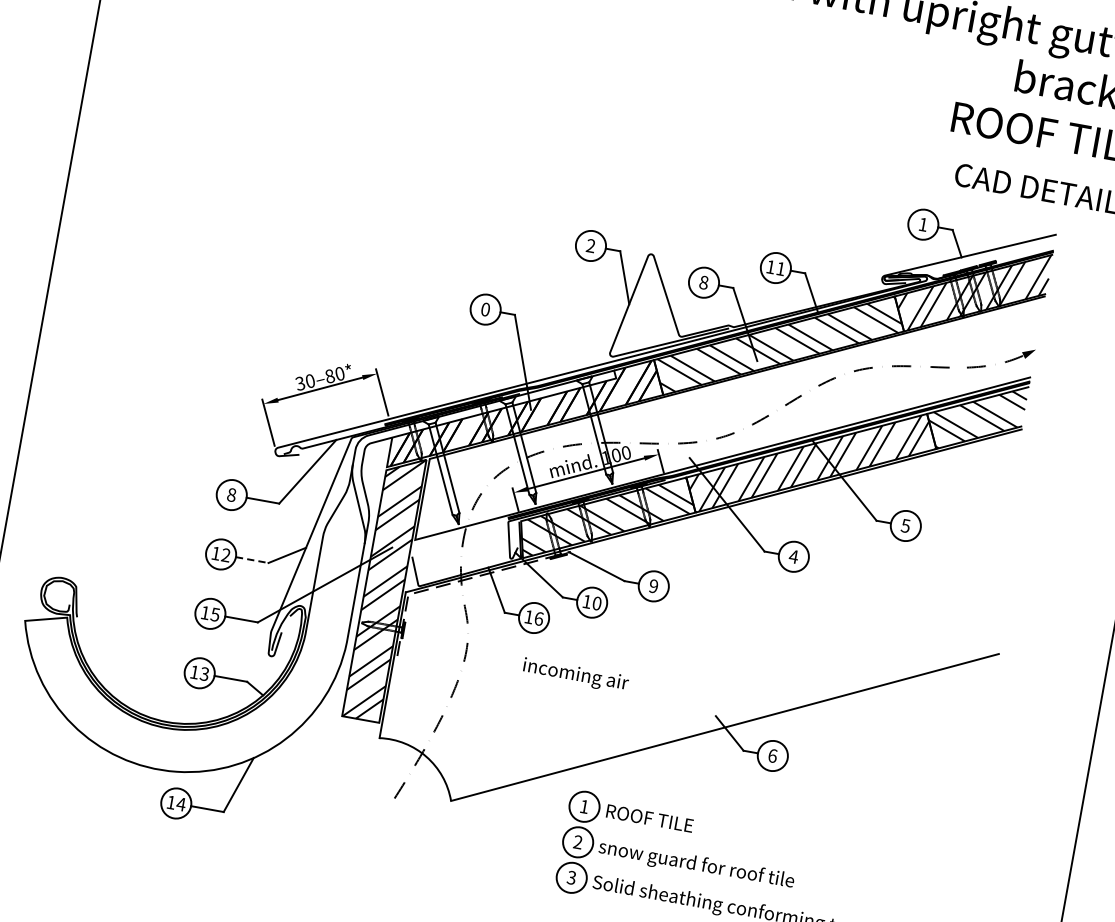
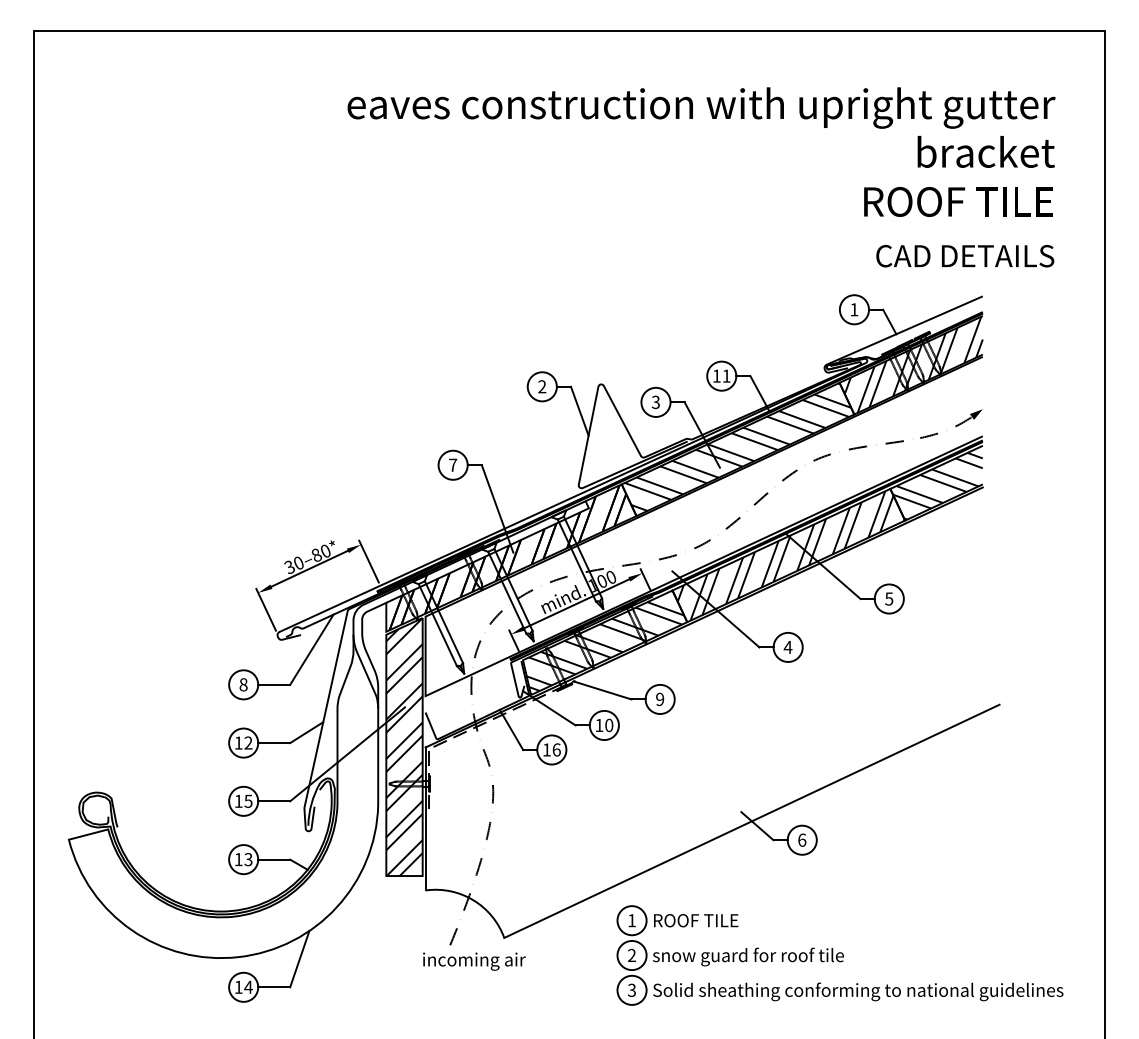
text: (703, 281) -> (655, 401), 8 -> 3
text: (486, 308) -> (453, 464), 0 -> 7
line: (252, 560) -> (274, 743), dashed -> solid
text: (575, 675) -> (474, 961), moved

